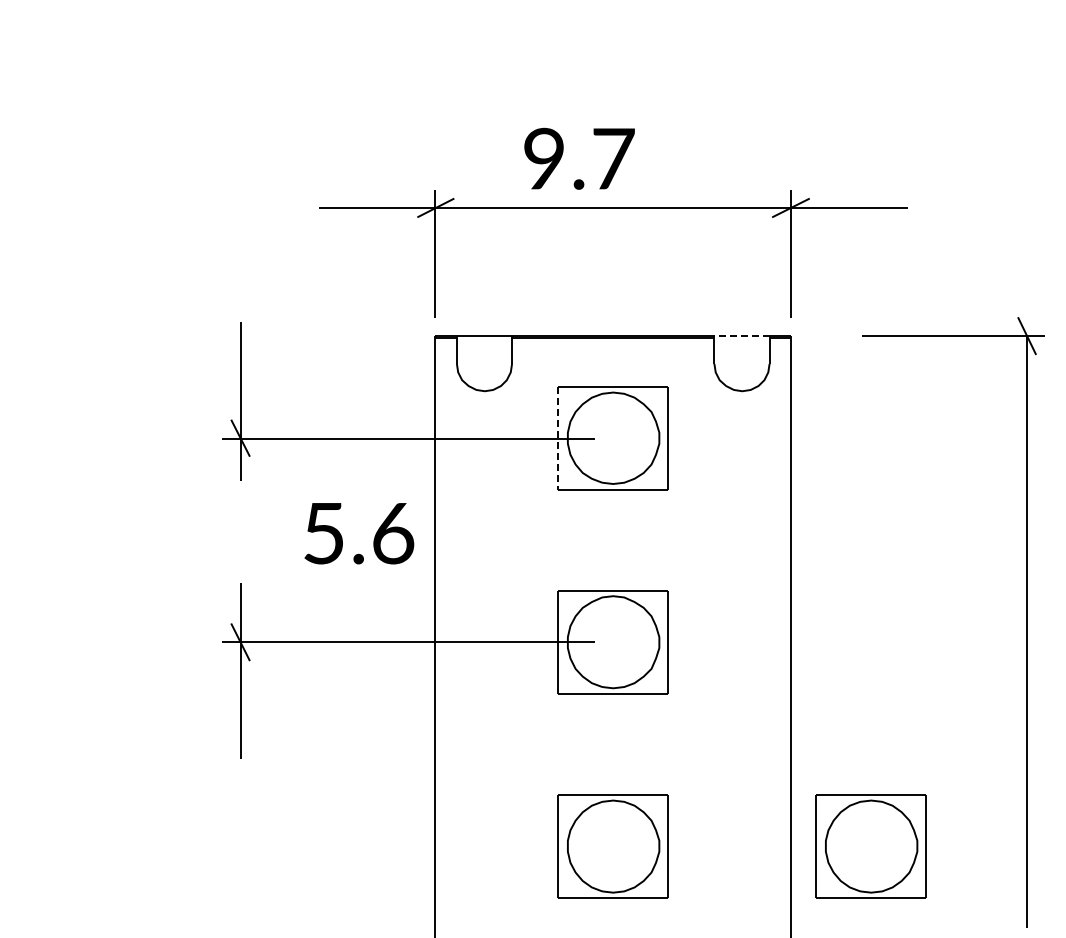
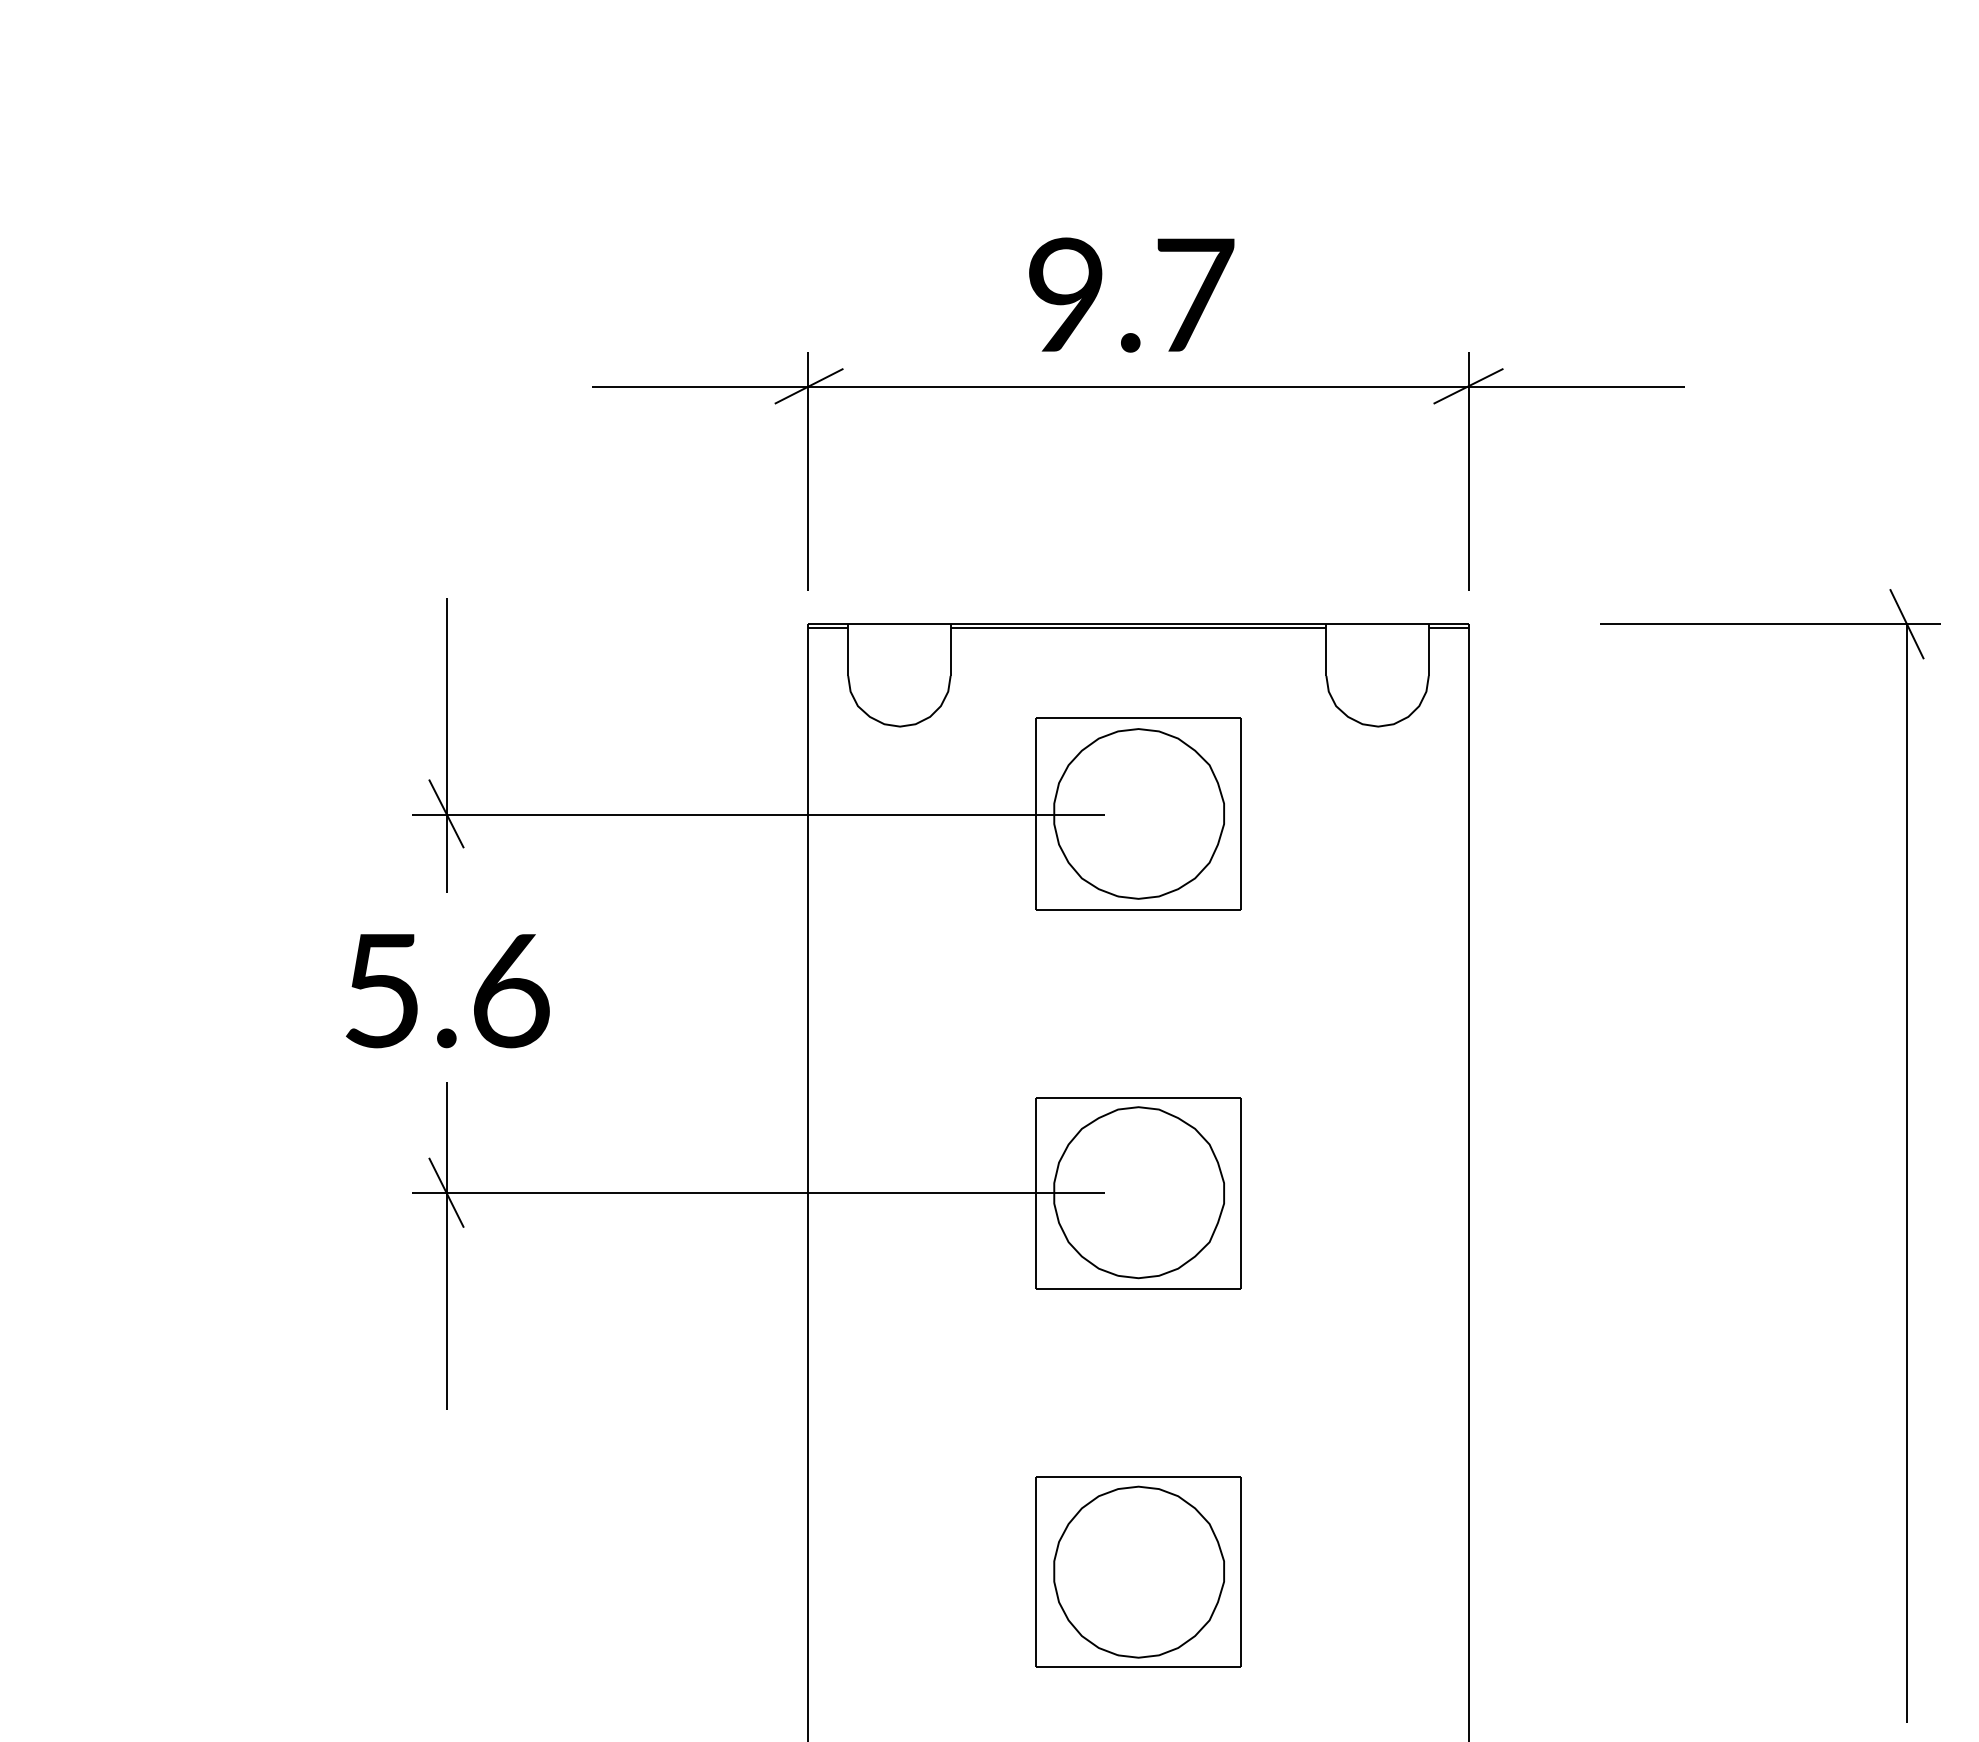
text: (579, 158) -> (1131, 294), moved
line: (742, 336) -> (1378, 624), dashed -> solid
line: (558, 438) -> (1036, 814), dashed -> solid
text: (359, 533) -> (448, 990), moved
part: (870, 846) -> (1616, 1571), removed

